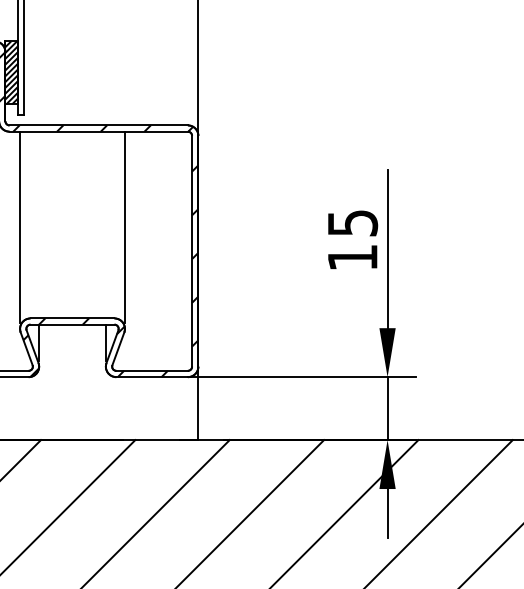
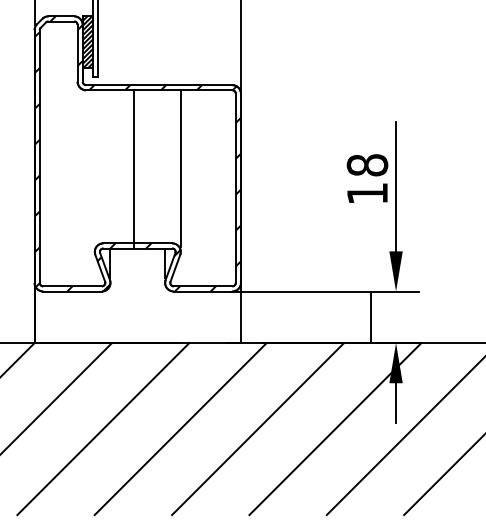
text: (352, 223) -> (367, 165), 15 -> 18
line: (19, 227) -> (133, 168), moved
line: (388, 408) -> (371, 317), moved

